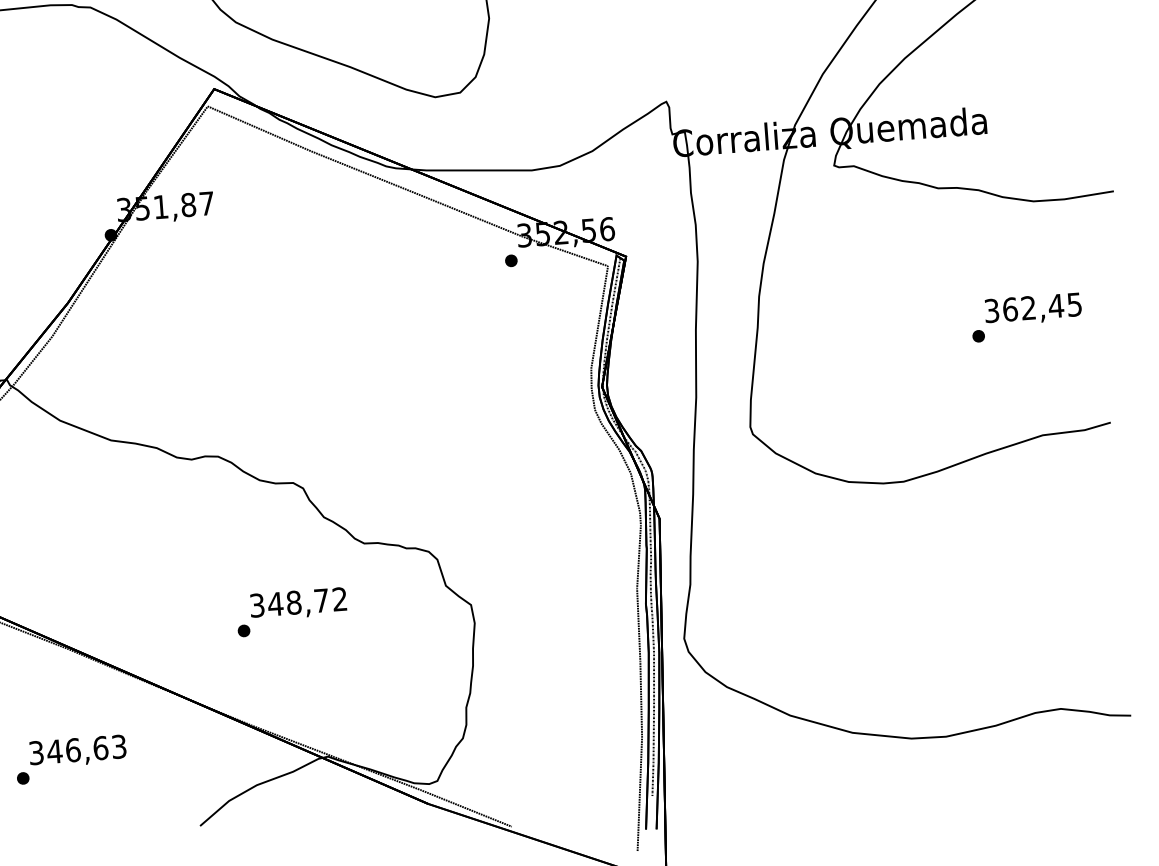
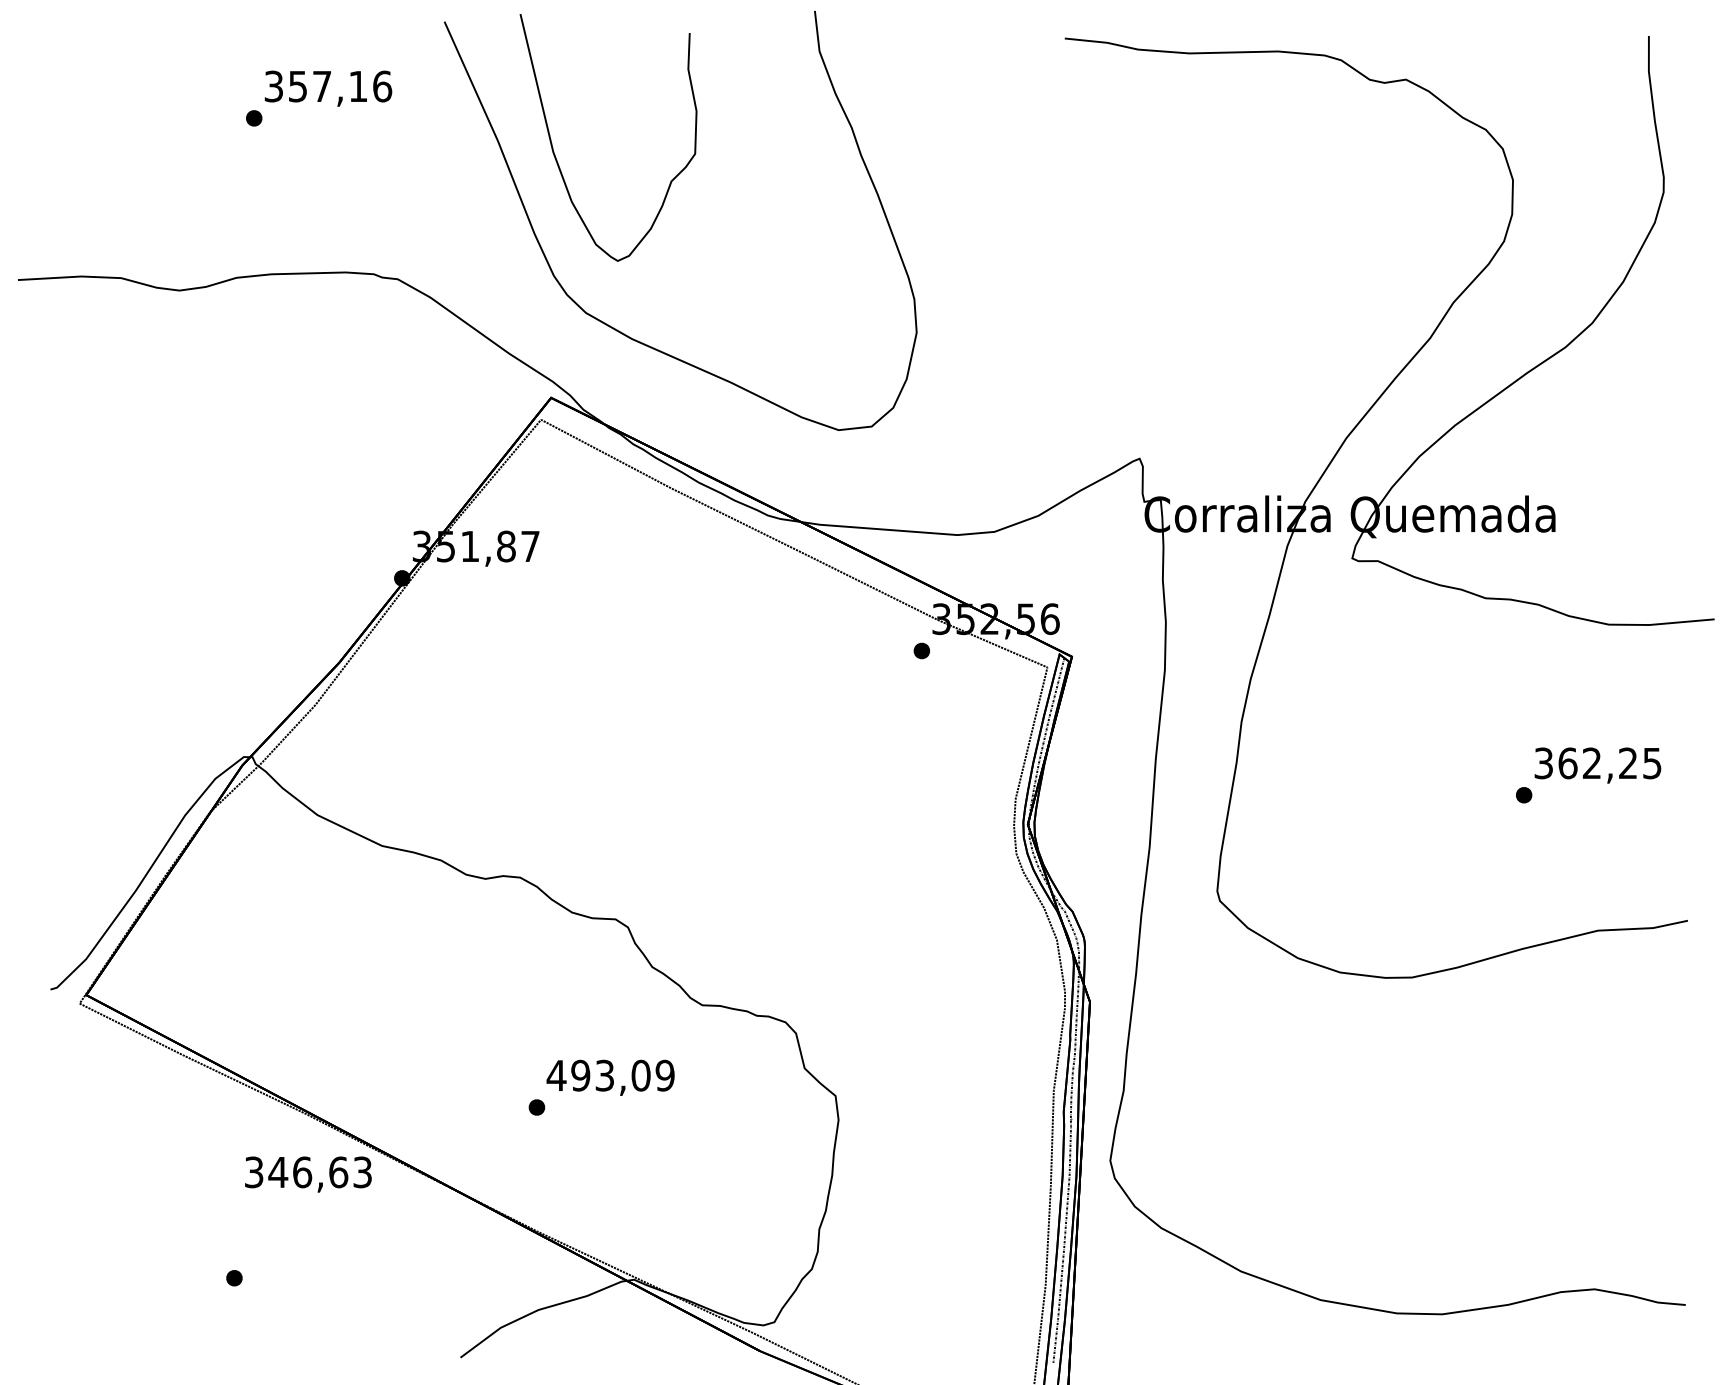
text: (1056, 305) -> (1628, 762), 362,45 -> 362,25
text: (298, 602) -> (610, 1075), 348,72 -> 493,09
text: (77, 751) -> (308, 1174), moved

